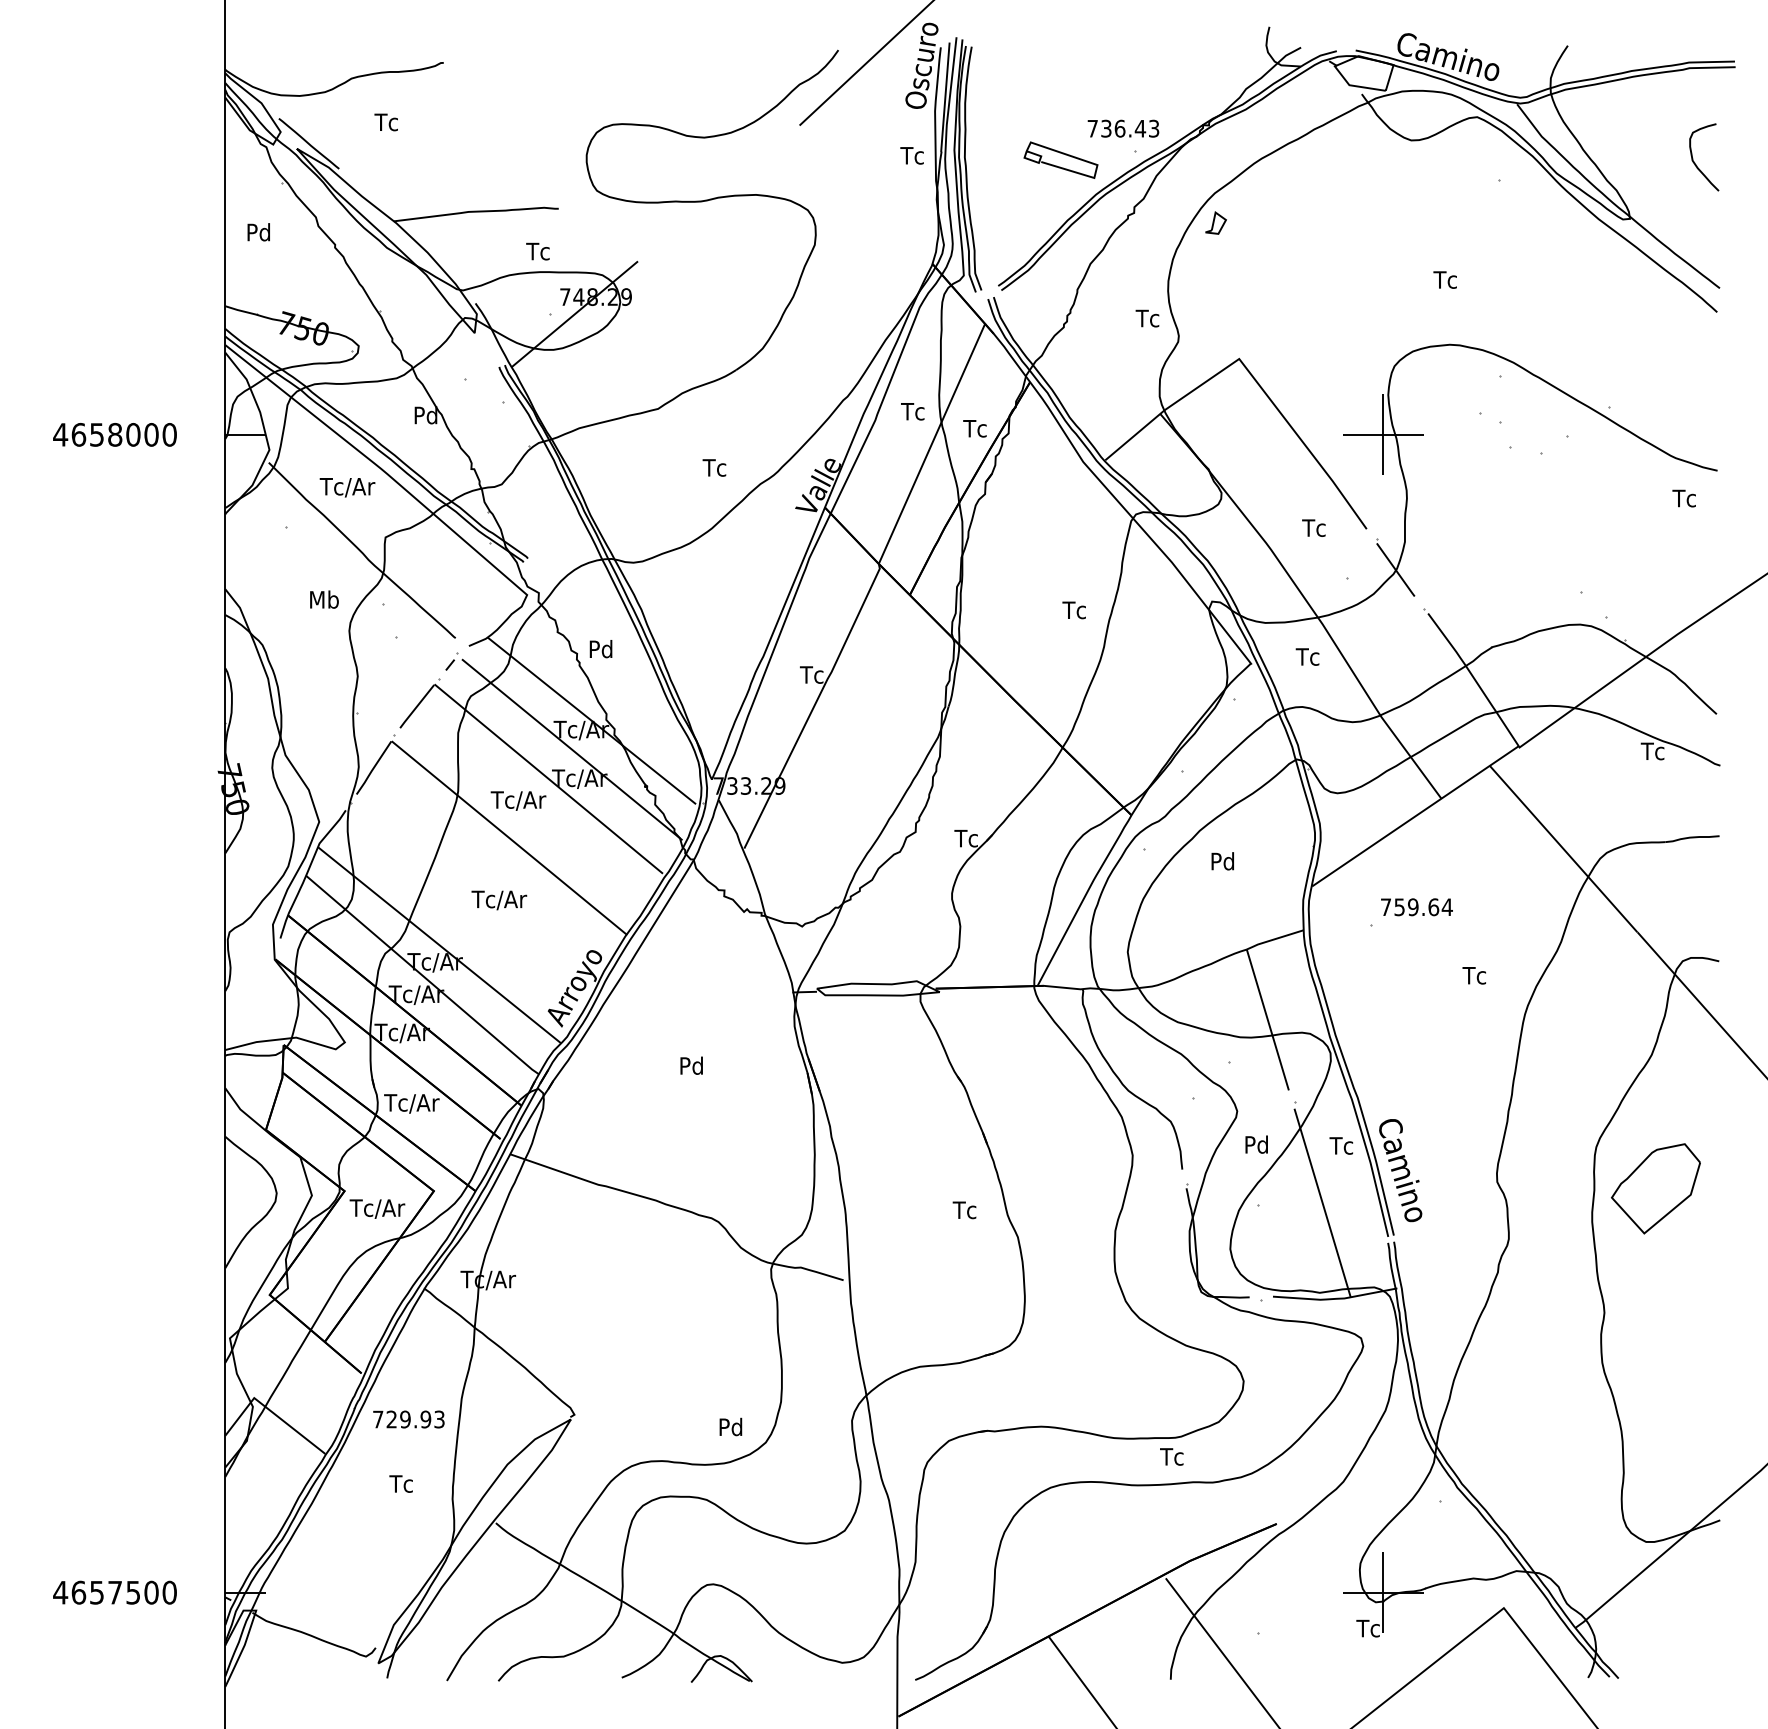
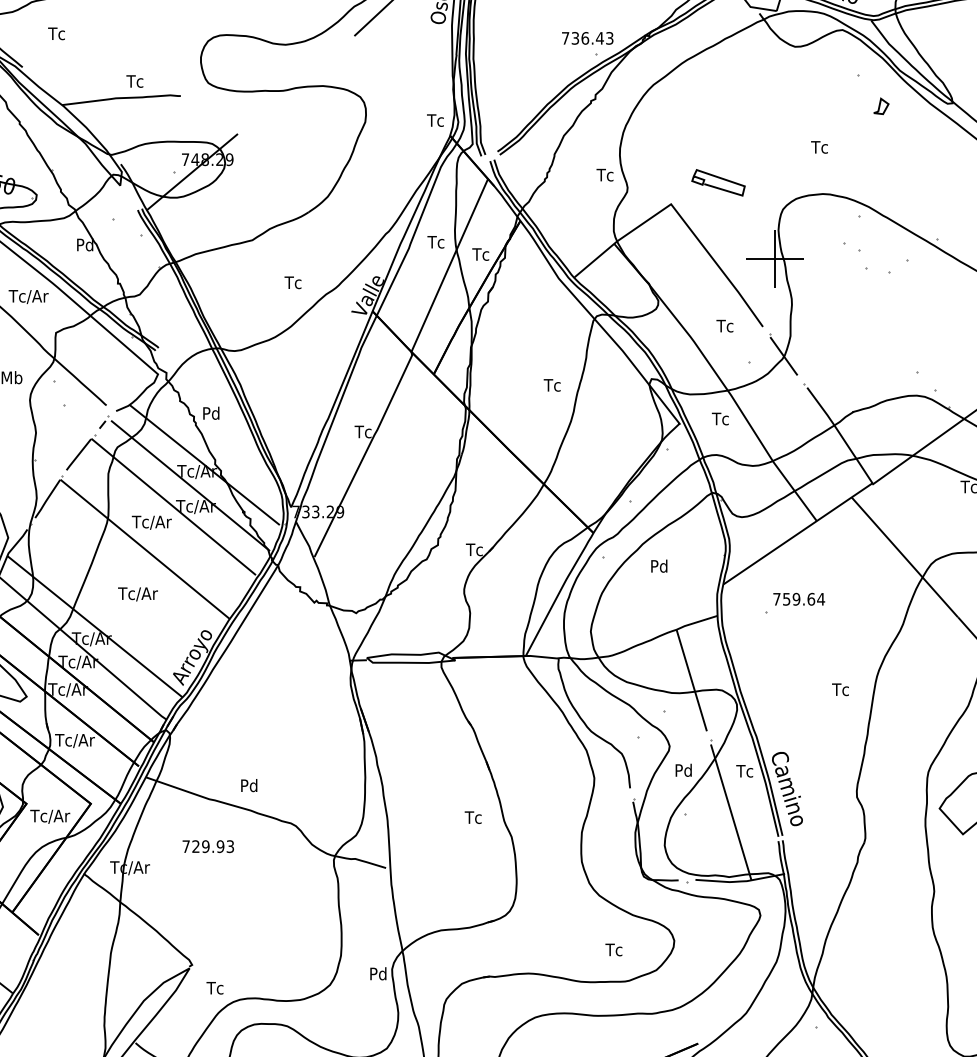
text: (911, 155) -> (435, 120), moved
part: (1060, 159) -> (718, 182), moved
part: (1215, 222) -> (880, 105), moved
text: (537, 251) -> (134, 81), moved
text: (1473, 975) -> (839, 689), moved
text: (691, 1065) -> (249, 785), moved
text: (408, 1419) -> (208, 846), moved
text: (730, 1426) -> (378, 973), moved
text: (1171, 1456) -> (613, 949), moved
text: (400, 1483) -> (214, 987), moved

